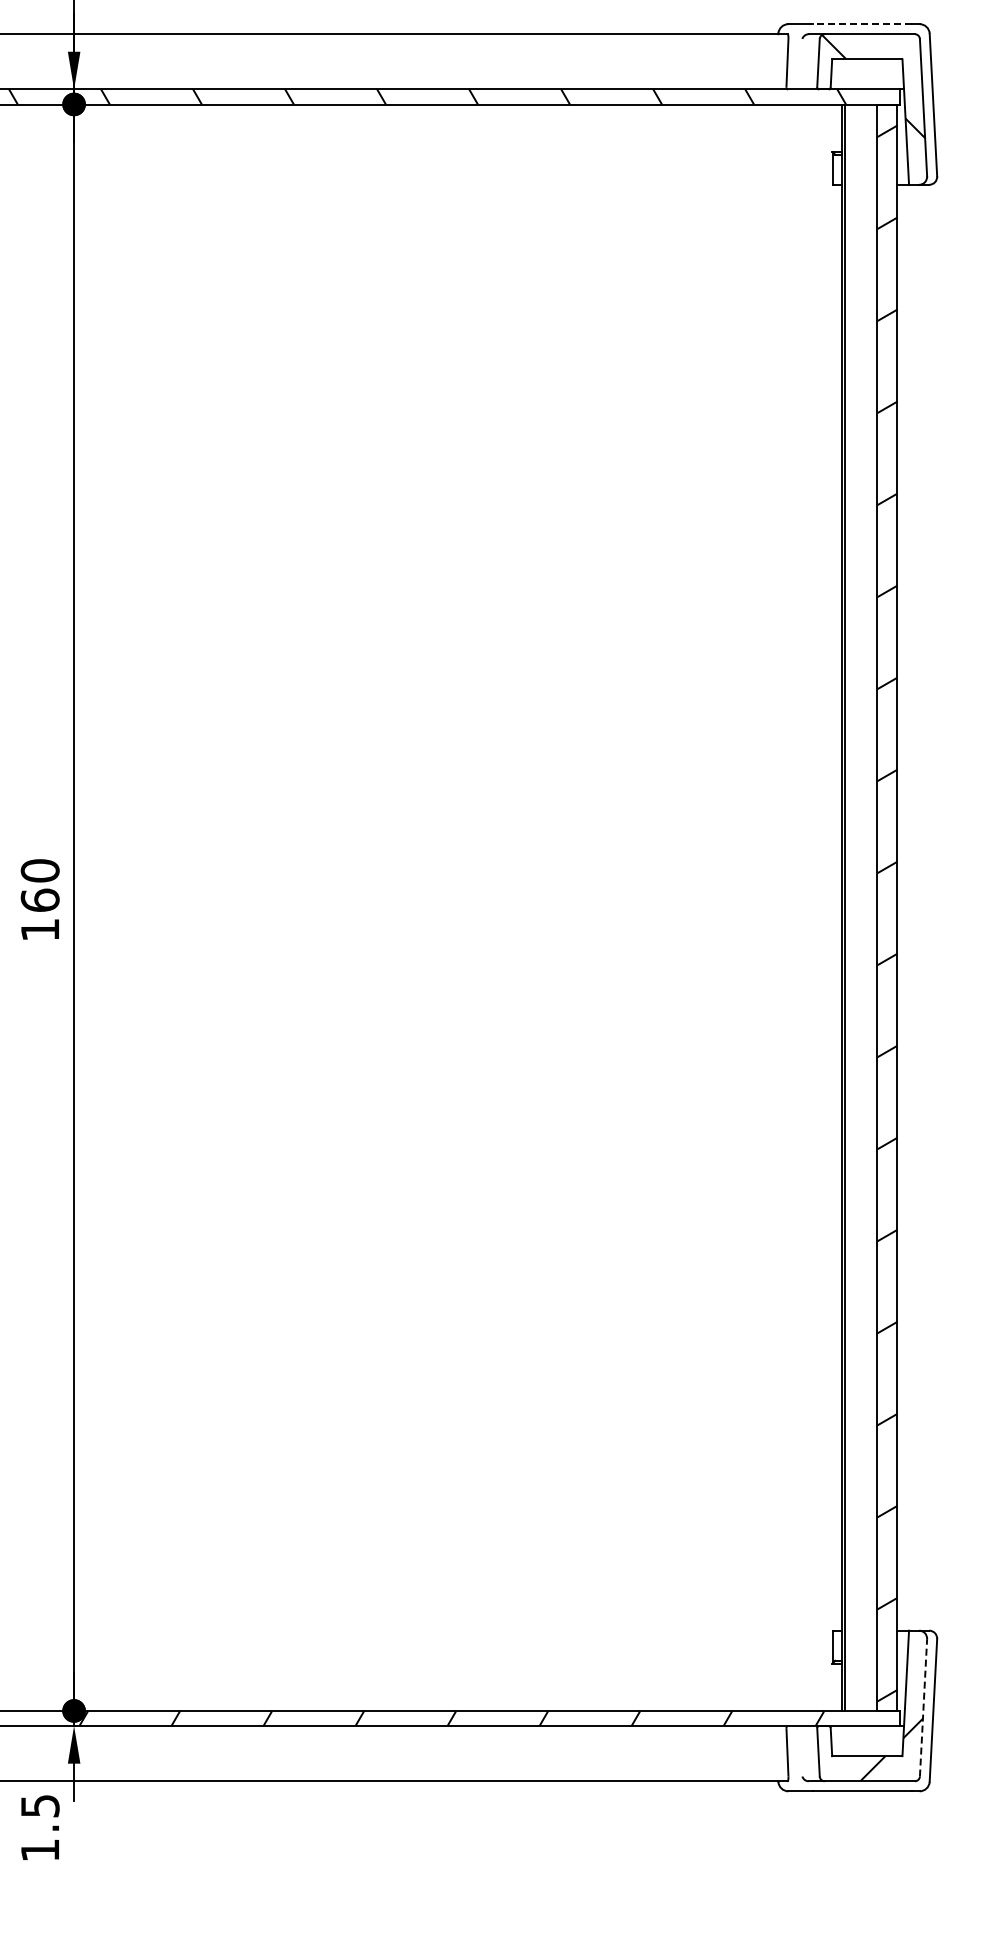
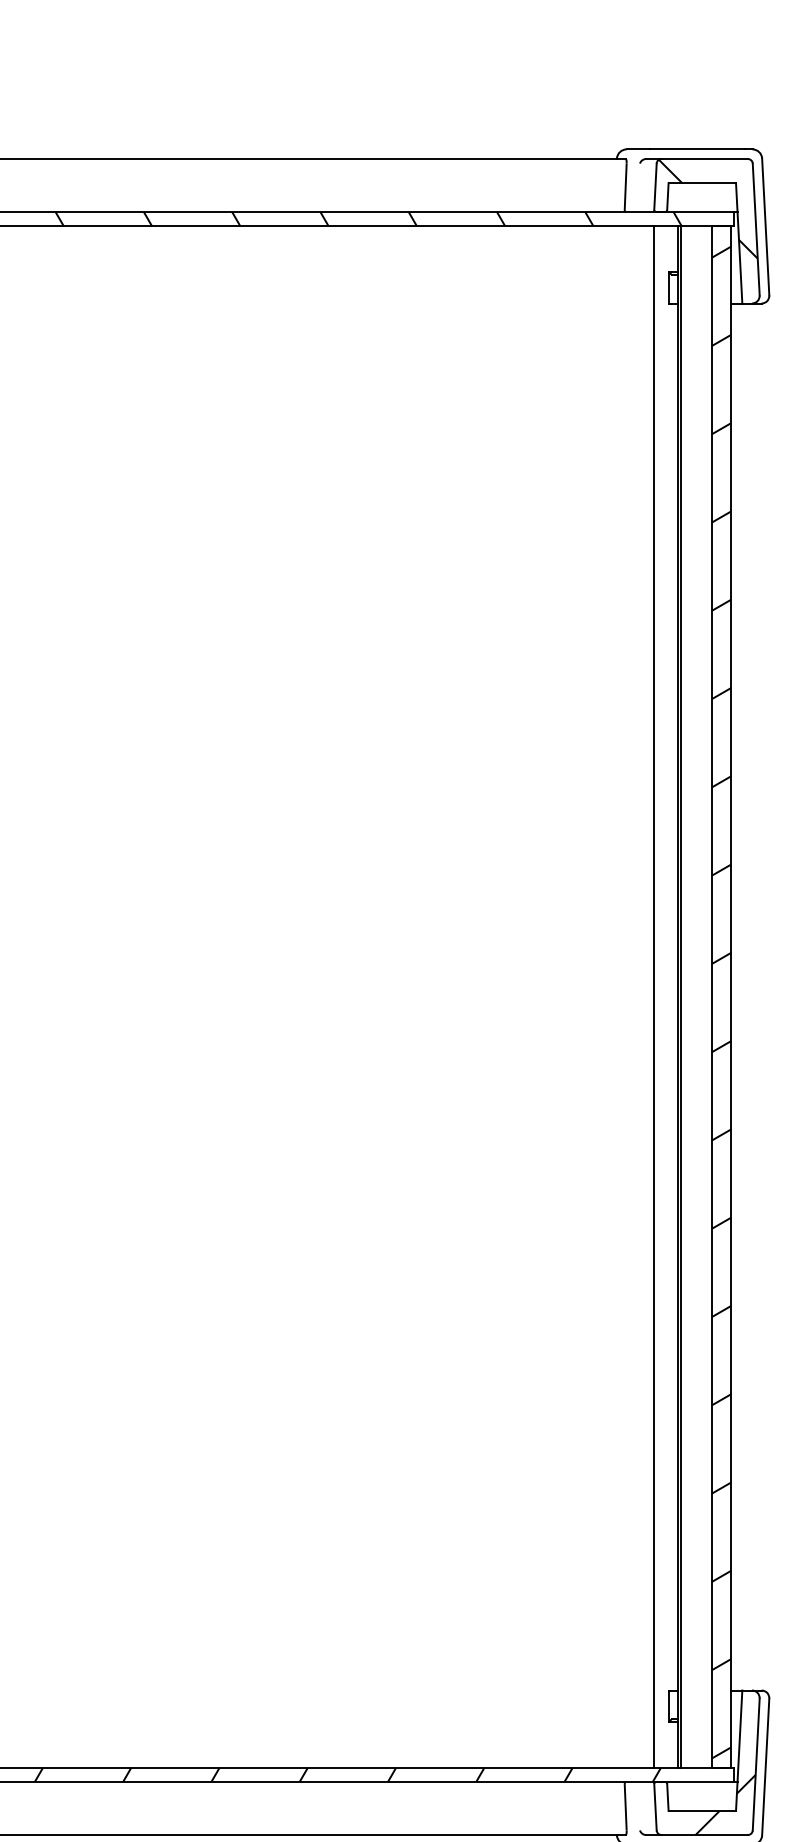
line: (862, 24) -> (697, 149), dashed -> solid
line: (817, 907) -> (654, 996), added
line: (923, 1707) -> (756, 1764), dashed -> solid

